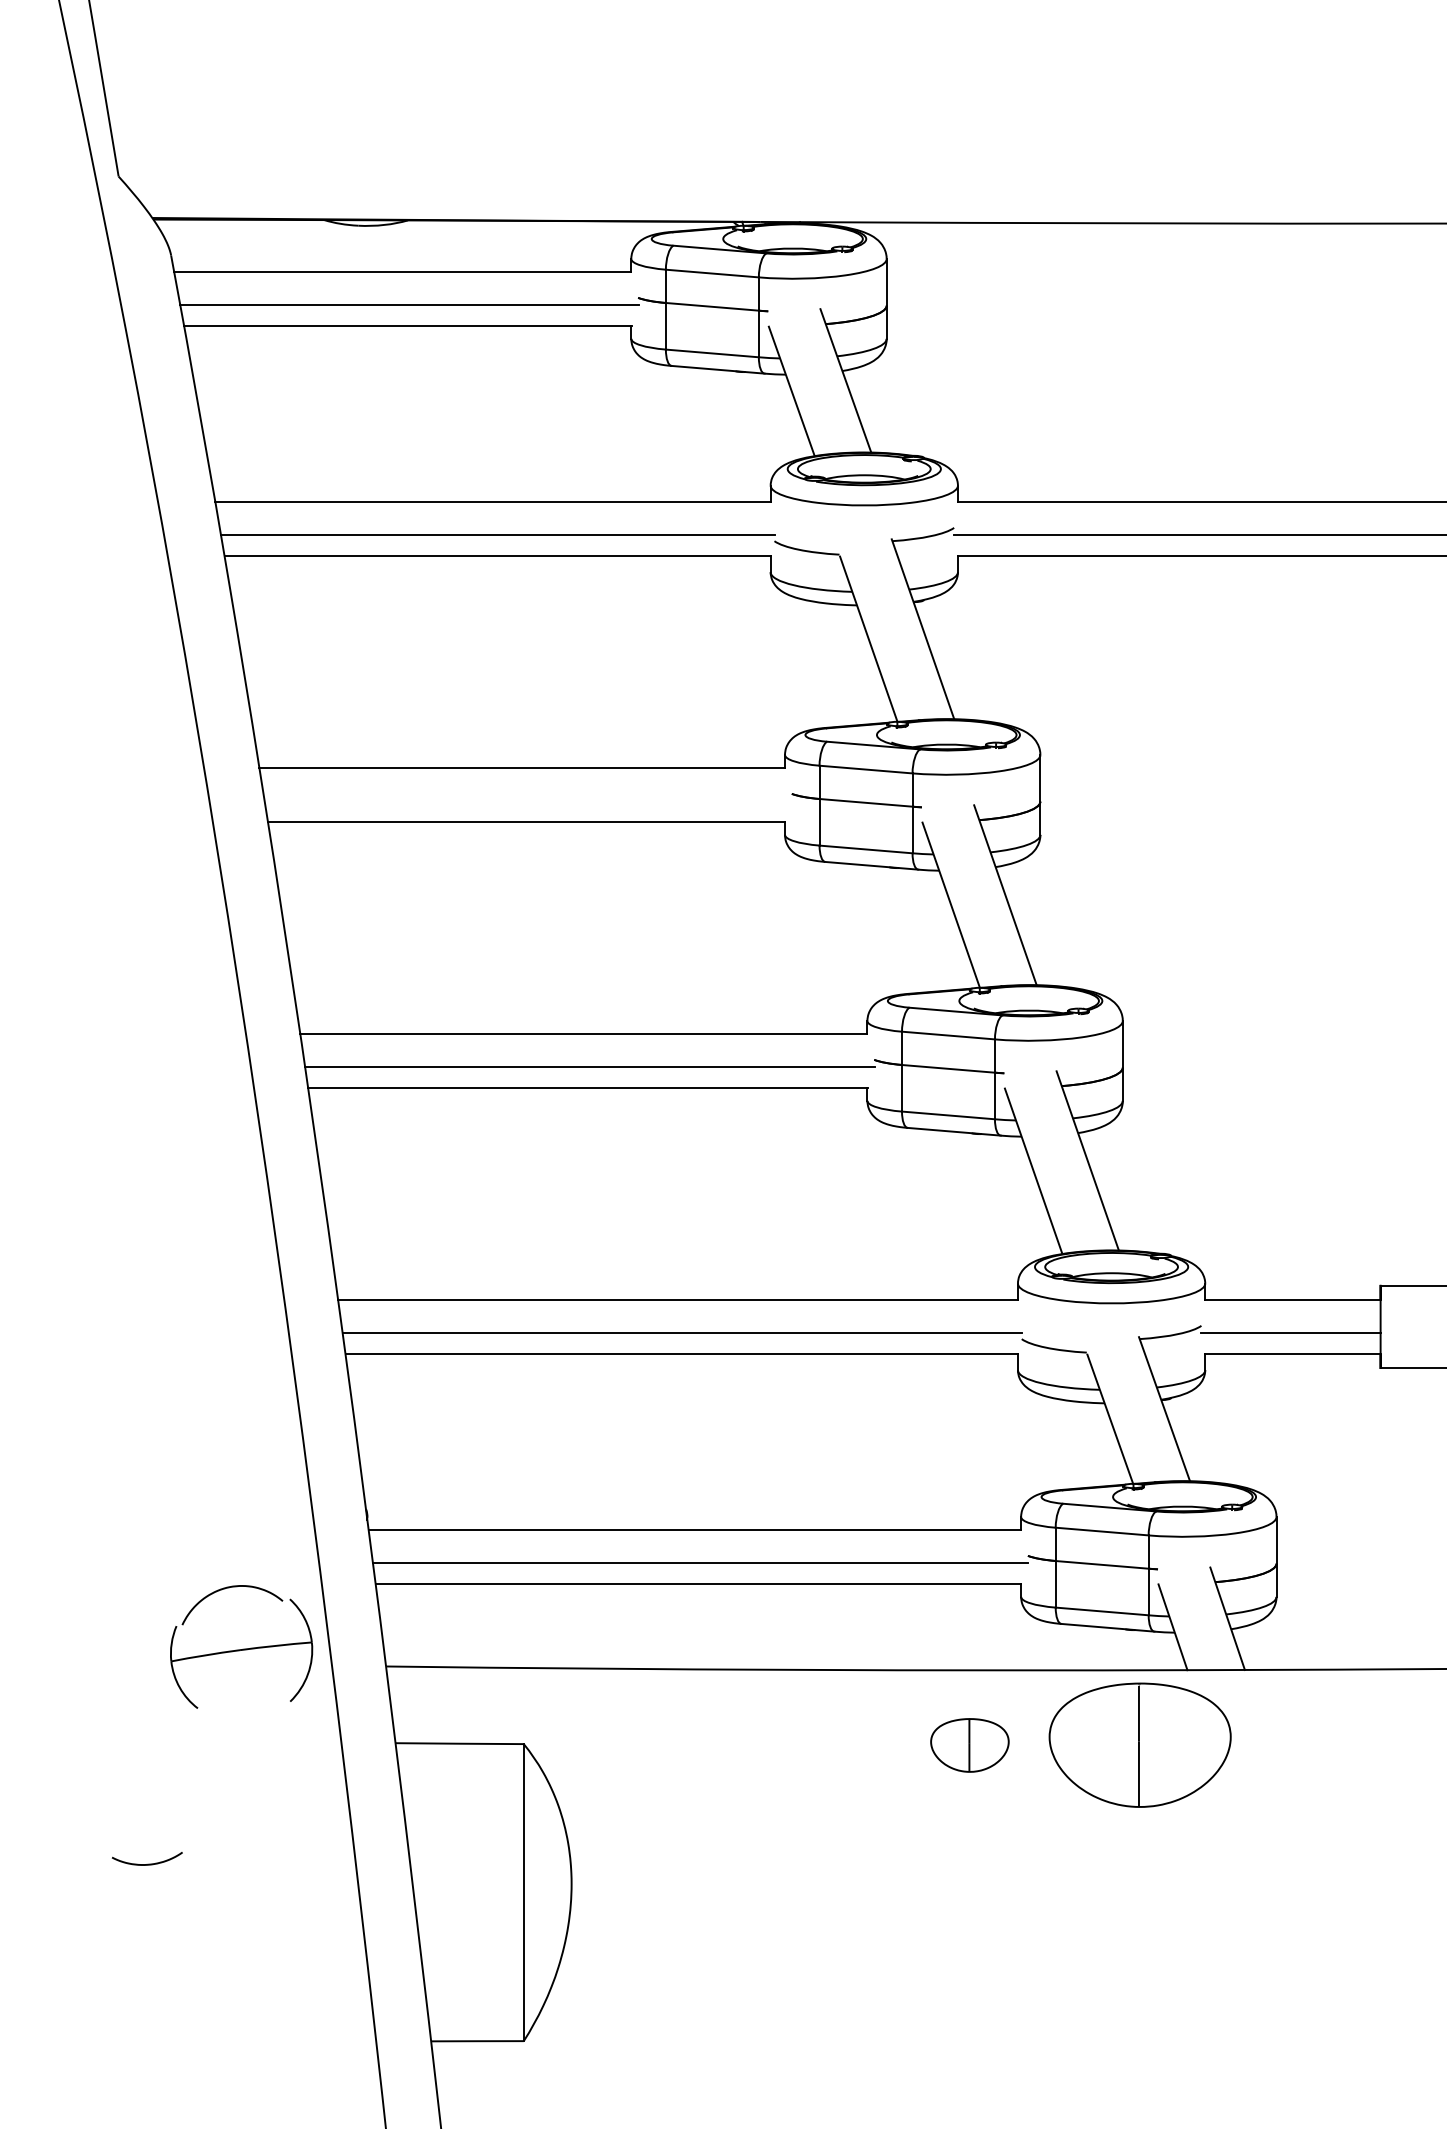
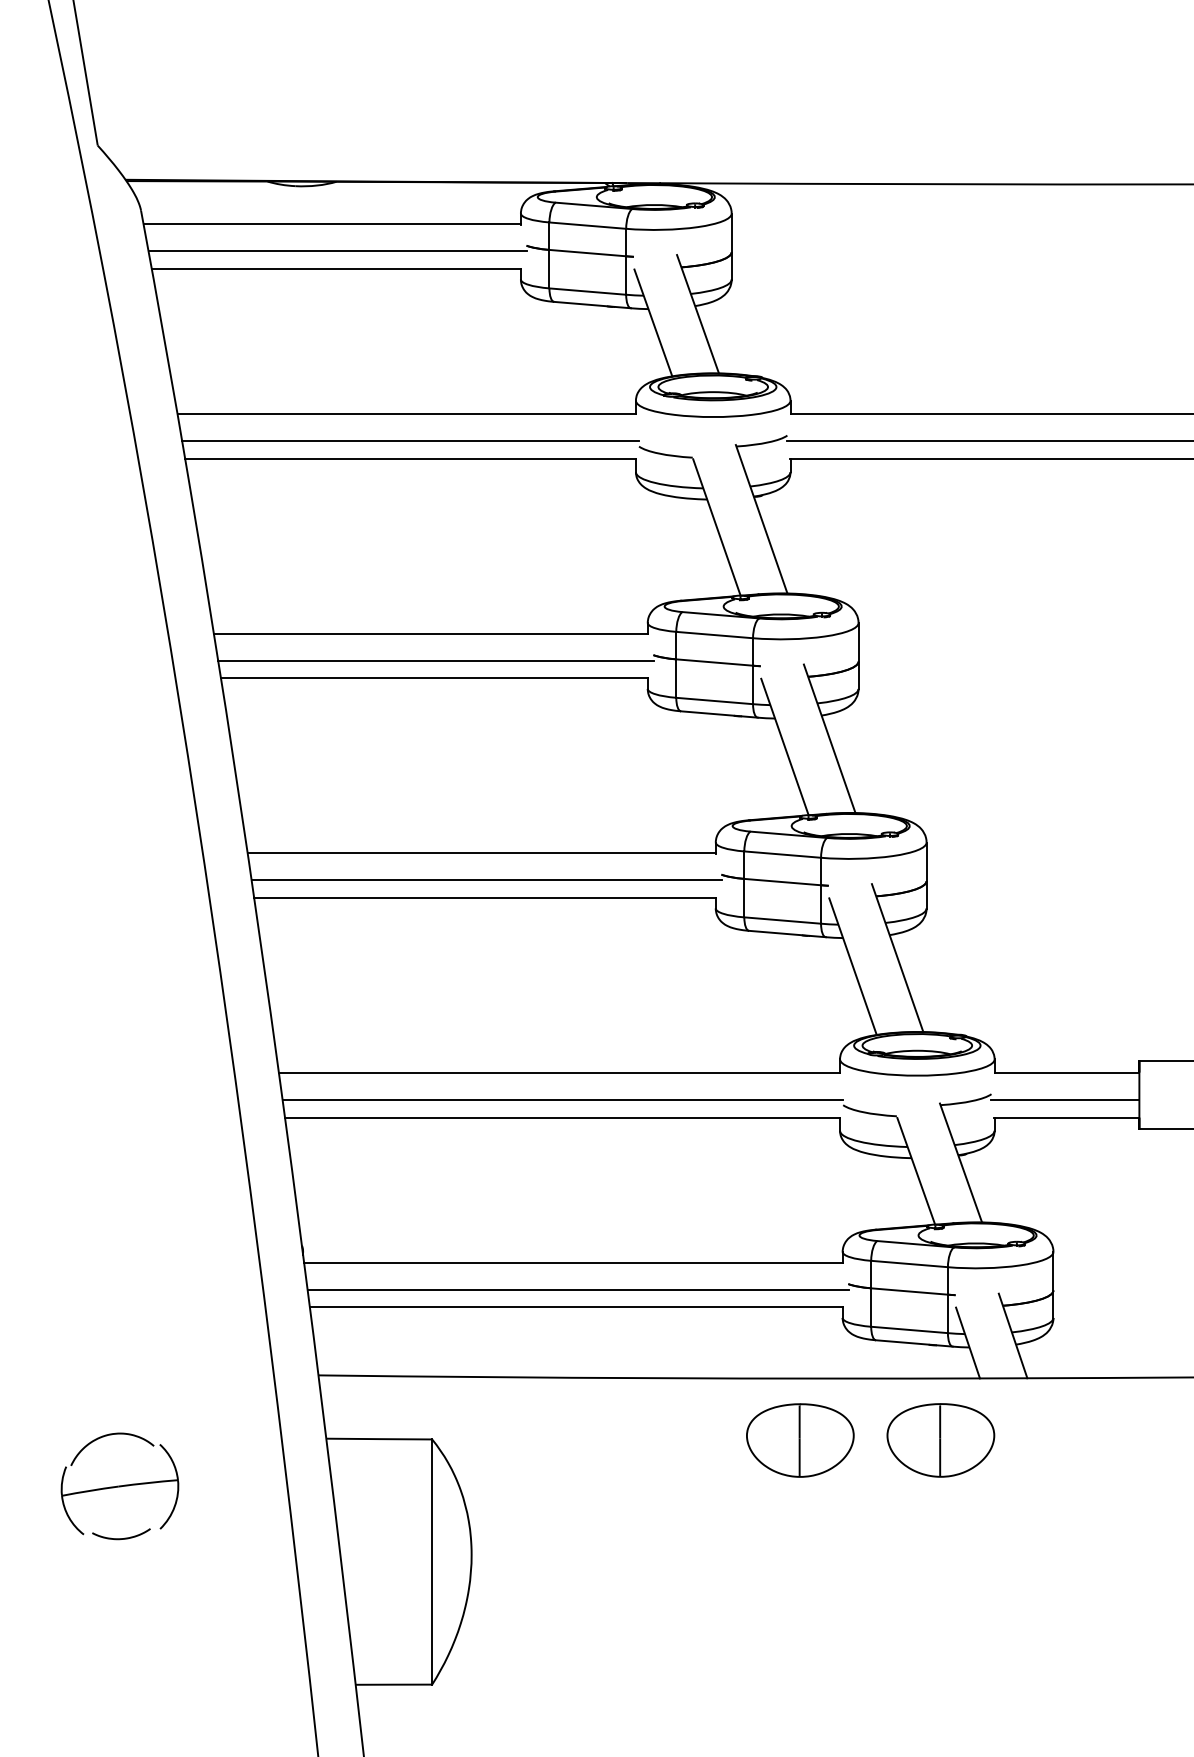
line: (528, 800) -> (436, 660), added
part: (241, 1646) -> (119, 1483), moved
part: (969, 1745) -> (800, 1440), size x1.67
part: (1139, 1745) -> (940, 1440), size x0.71

